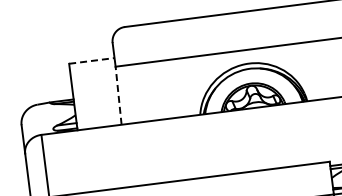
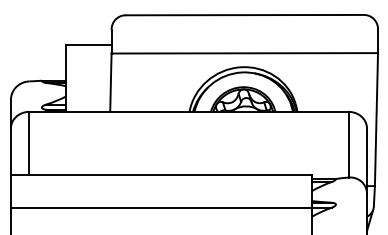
line: (91, 60) -> (88, 44), dashed -> solid
line: (118, 95) -> (110, 82), dashed -> solid

